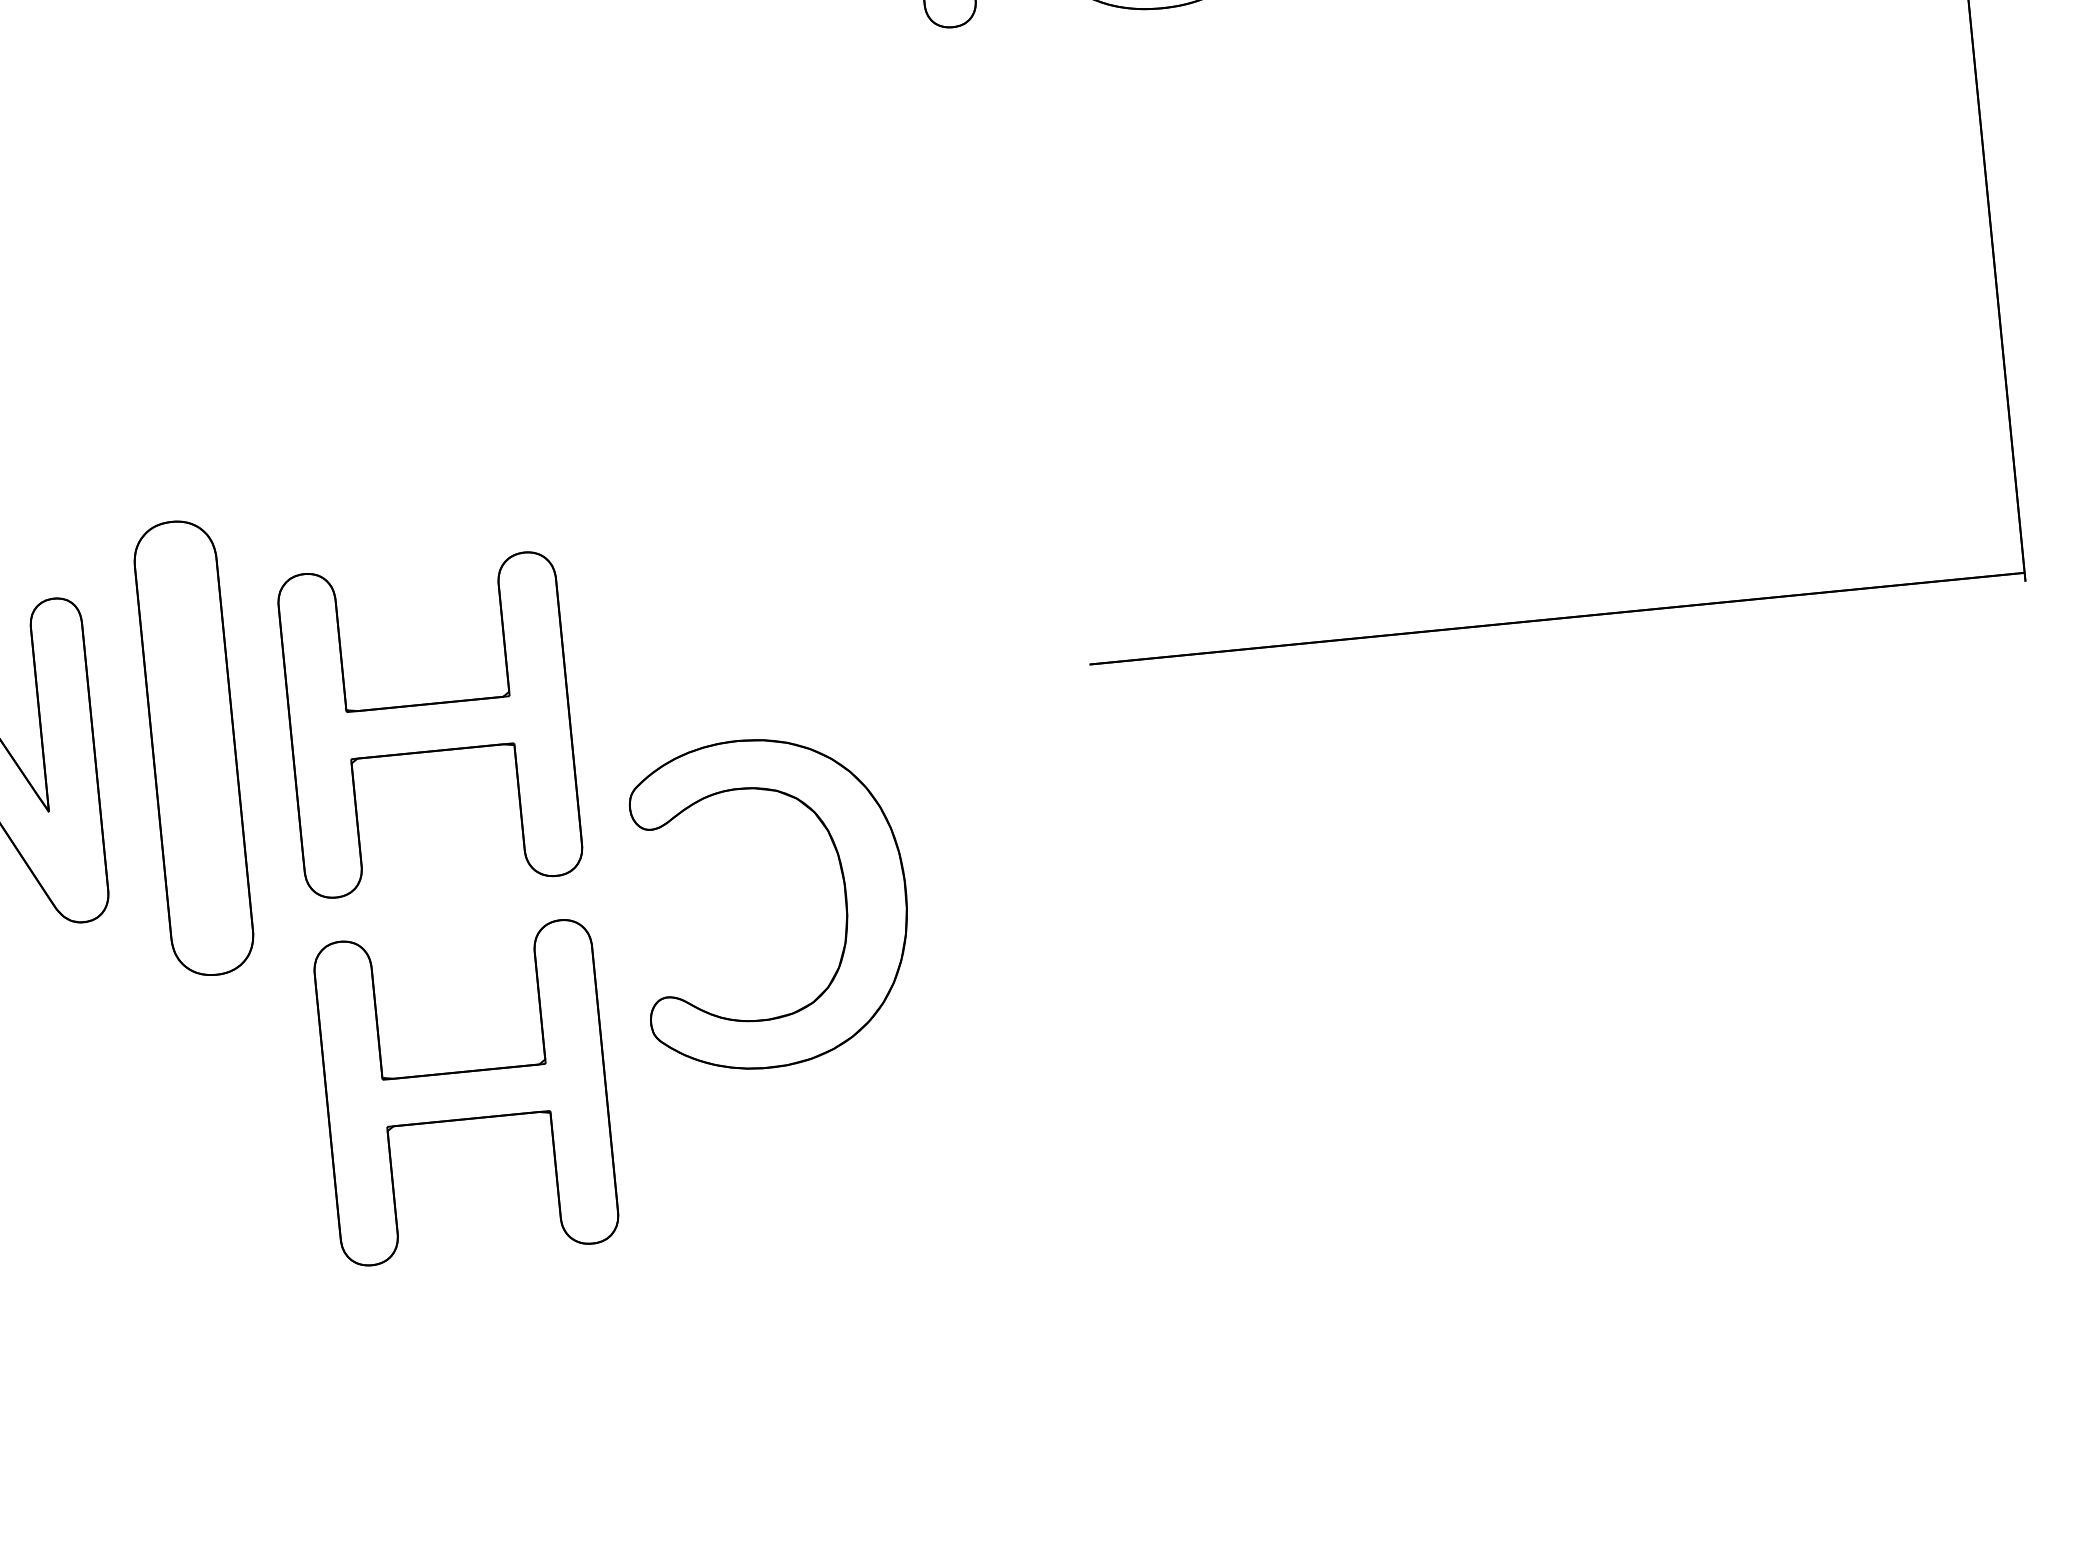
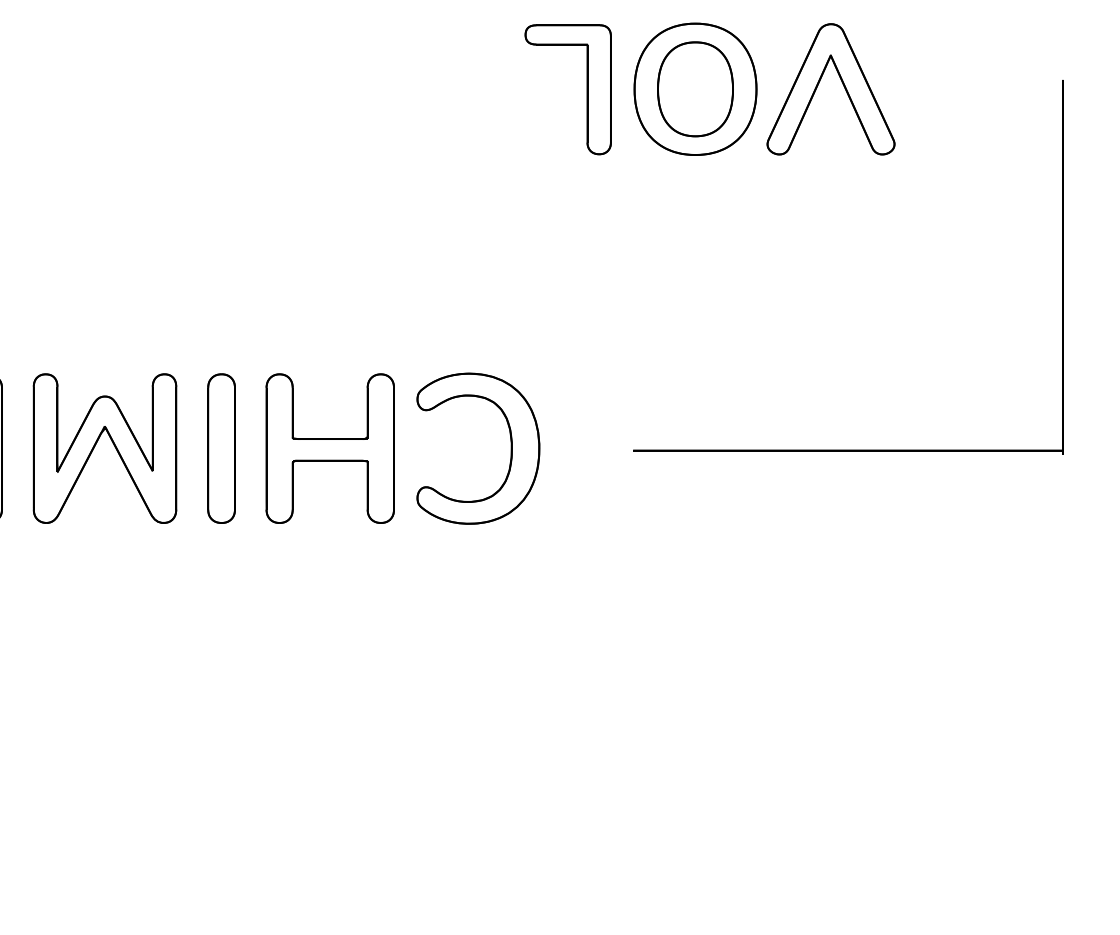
part: (193, 747) -> (221, 448), size x0.71
part: (842, 895) -> (510, 448), moved
part: (464, 1092) -> (329, 617), removed

